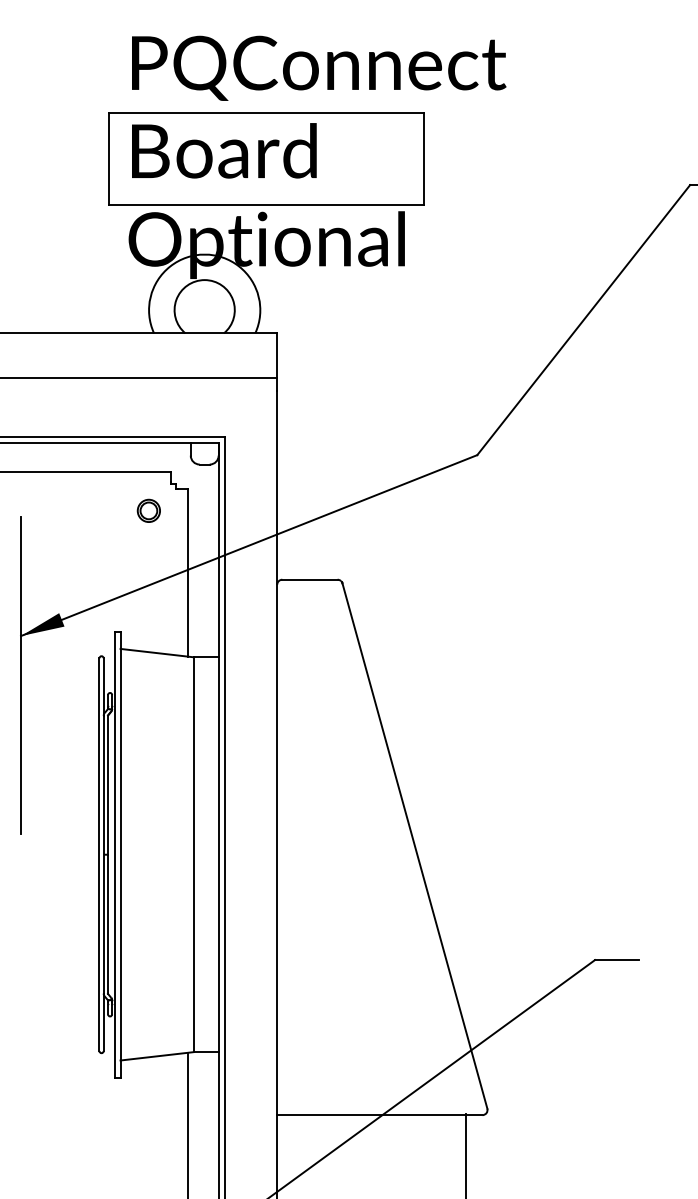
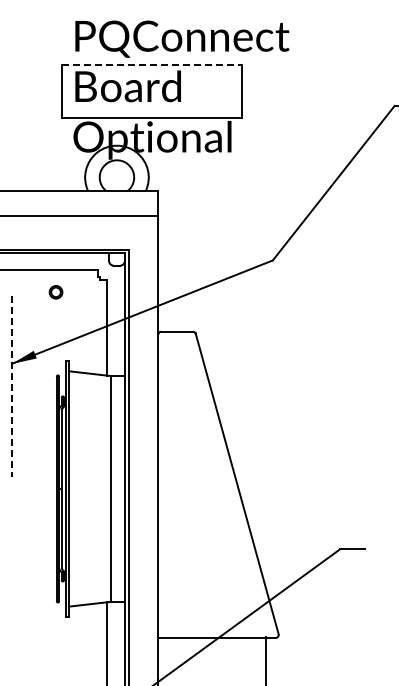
line: (266, 112) -> (152, 64), solid -> dashed
part: (147, 511) -> (55, 292), moved
line: (20, 675) -> (11, 386), solid -> dashed

